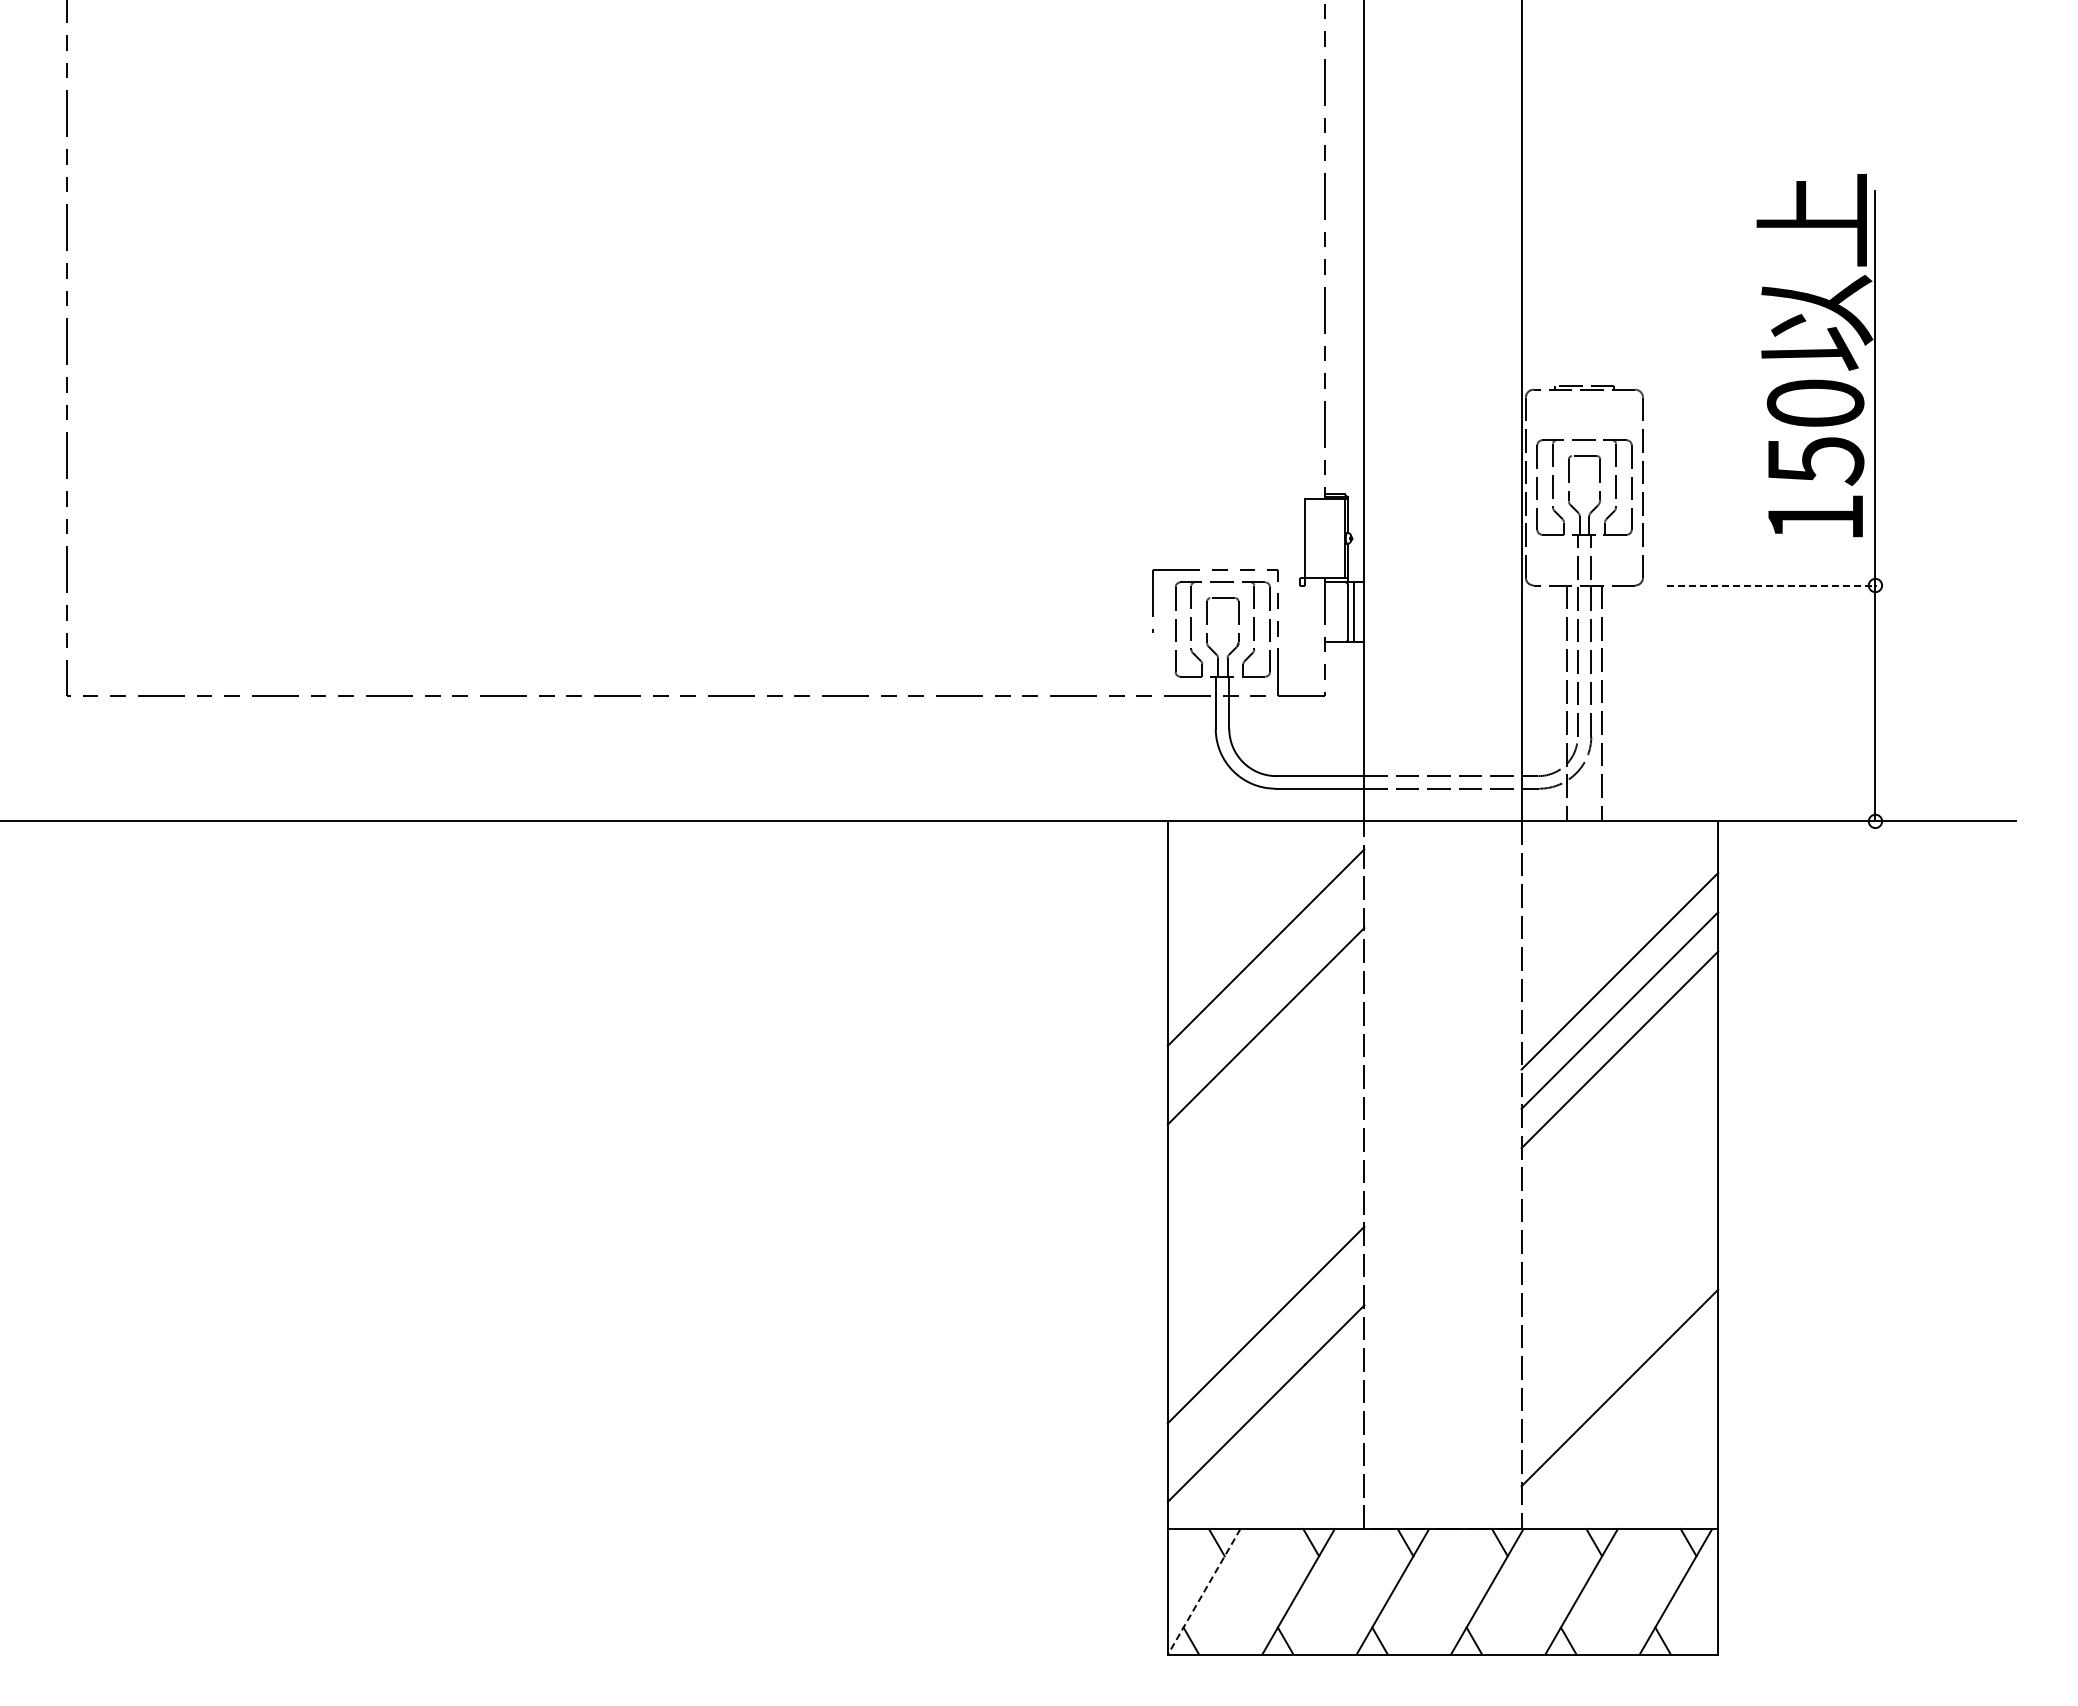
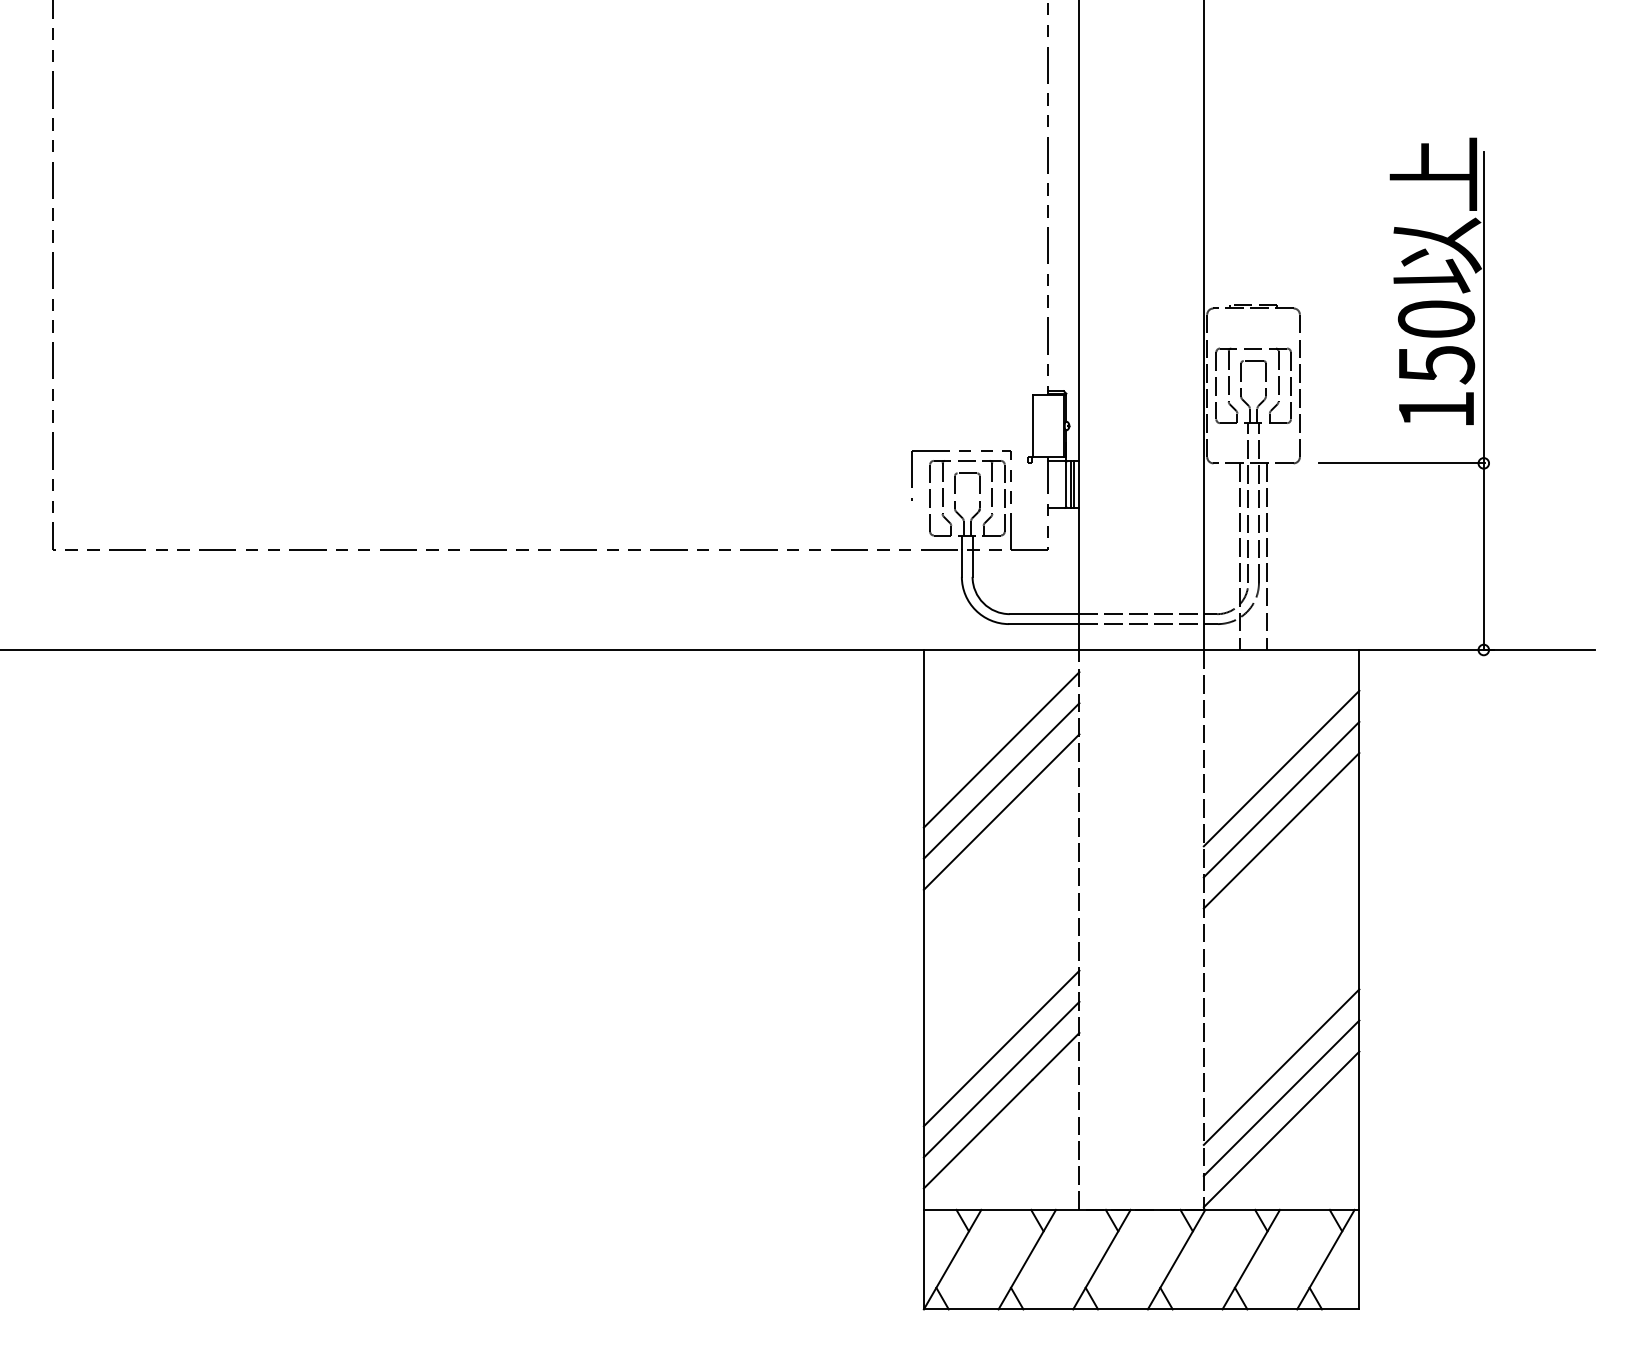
line: (1772, 585) -> (1402, 463), dashed -> solid
line: (1358, 612) -> (1074, 484), added
line: (1265, 986) -> (1001, 780), added
line: (1619, 1348) -> (1281, 1067), added
line: (1265, 1364) -> (1001, 1079), added
line: (1619, 1427) -> (1281, 1129), added
line: (1204, 1591) -> (952, 1259), dashed -> solid

